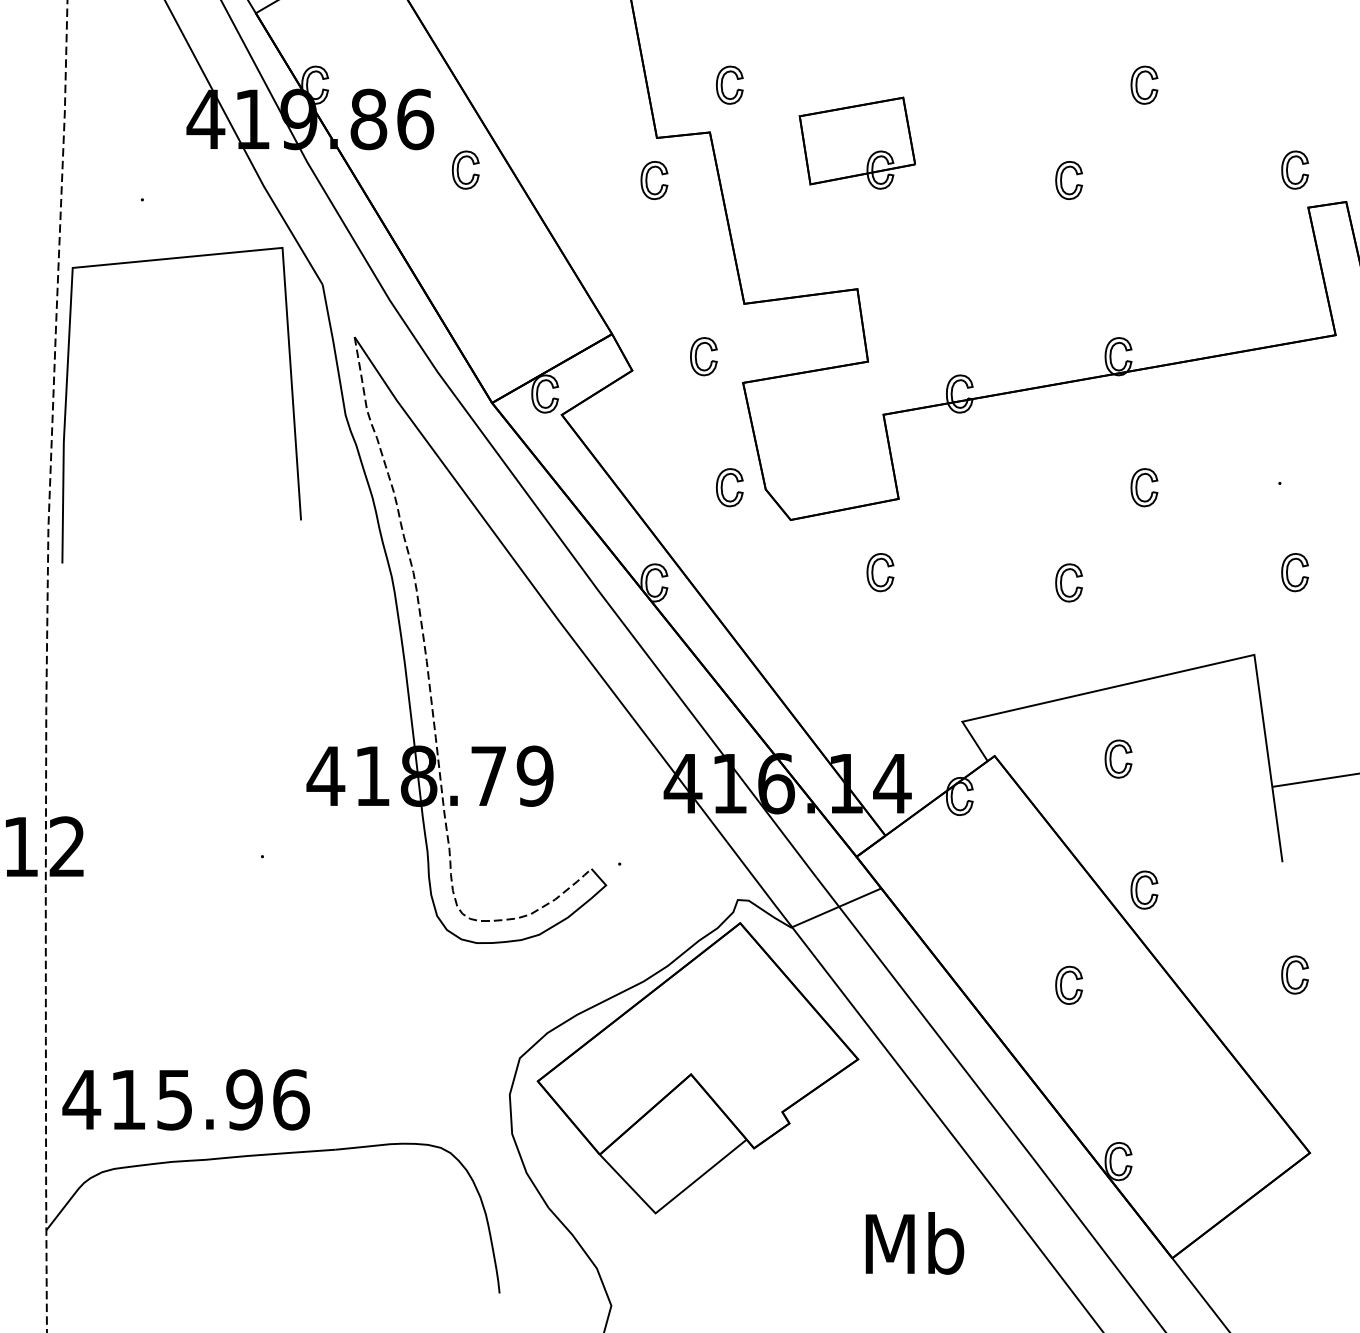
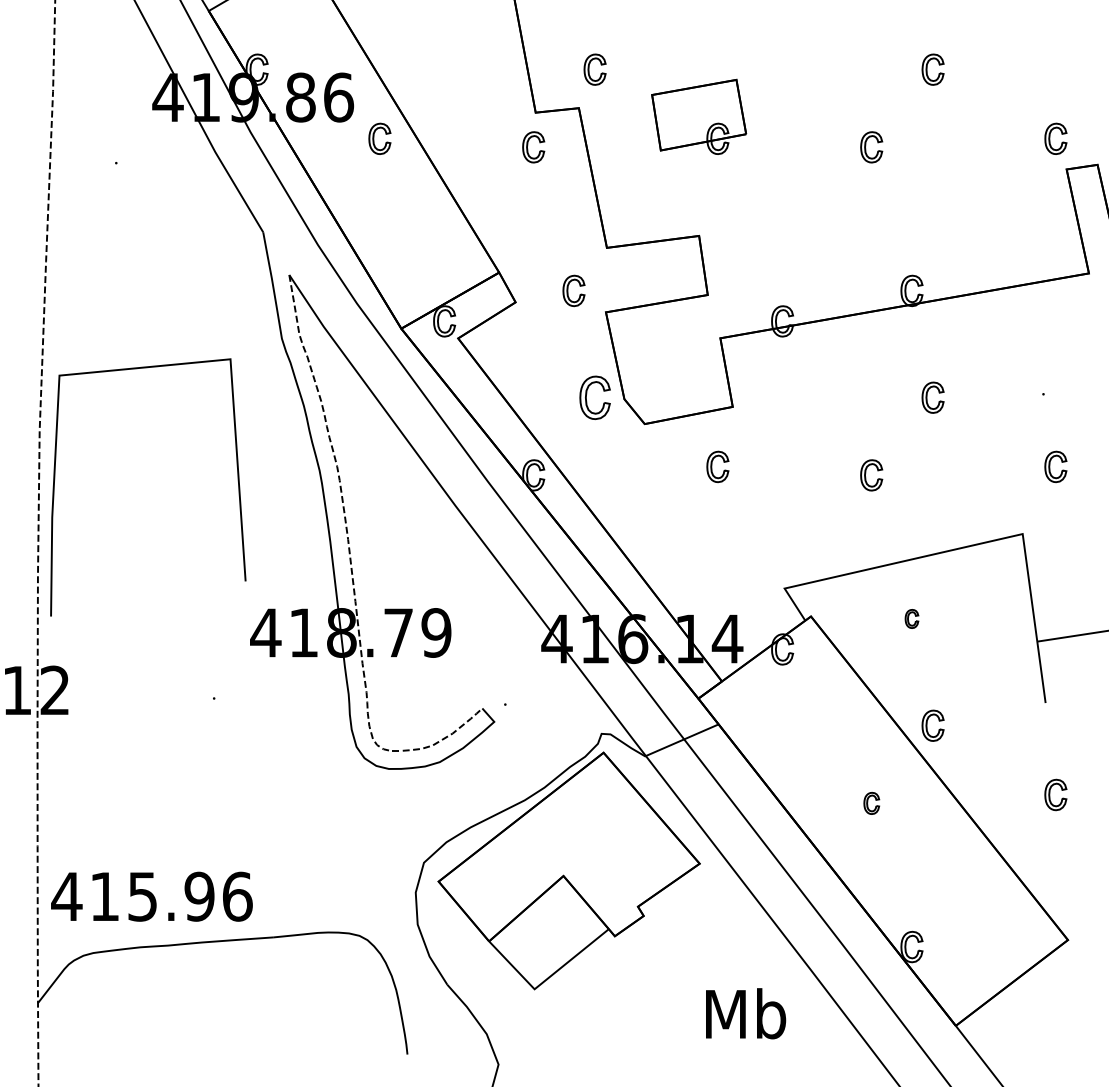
line: (291, 397) -> (237, 481), moved
part: (729, 487) -> (594, 397), size x1.4
part: (1117, 758) -> (911, 618), size x0.6
part: (1068, 985) -> (871, 803), size x0.7

